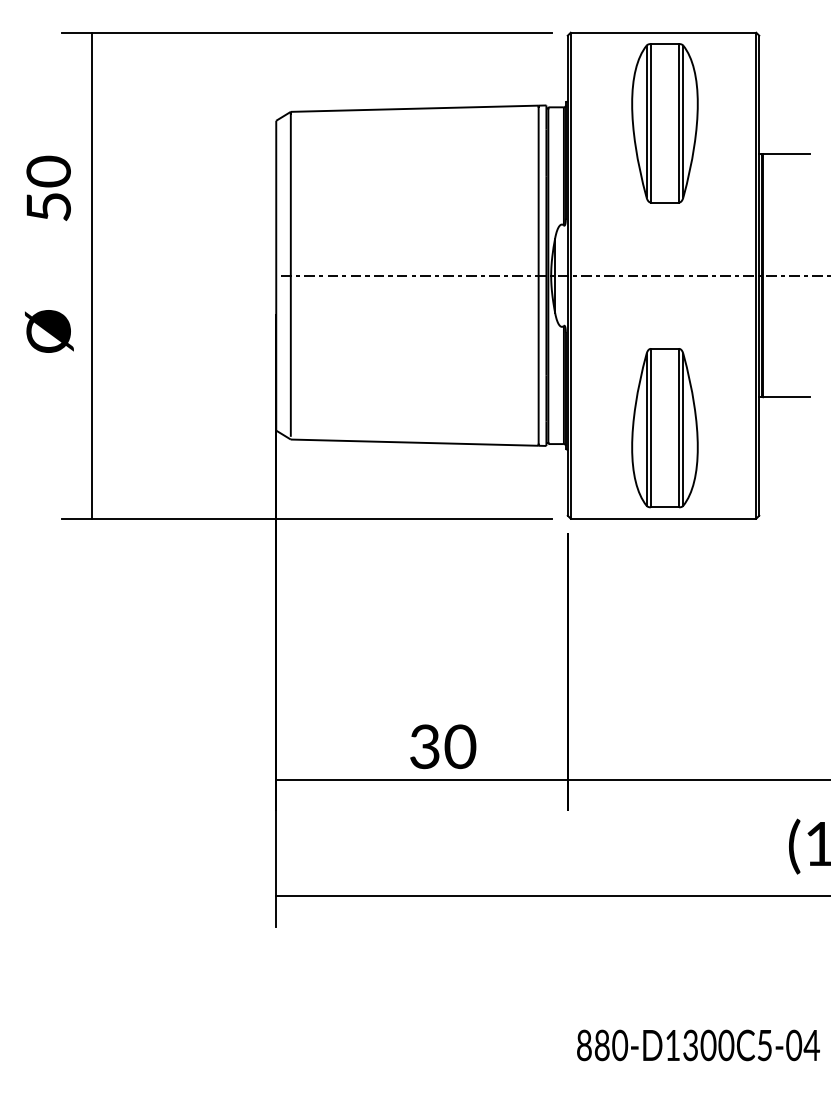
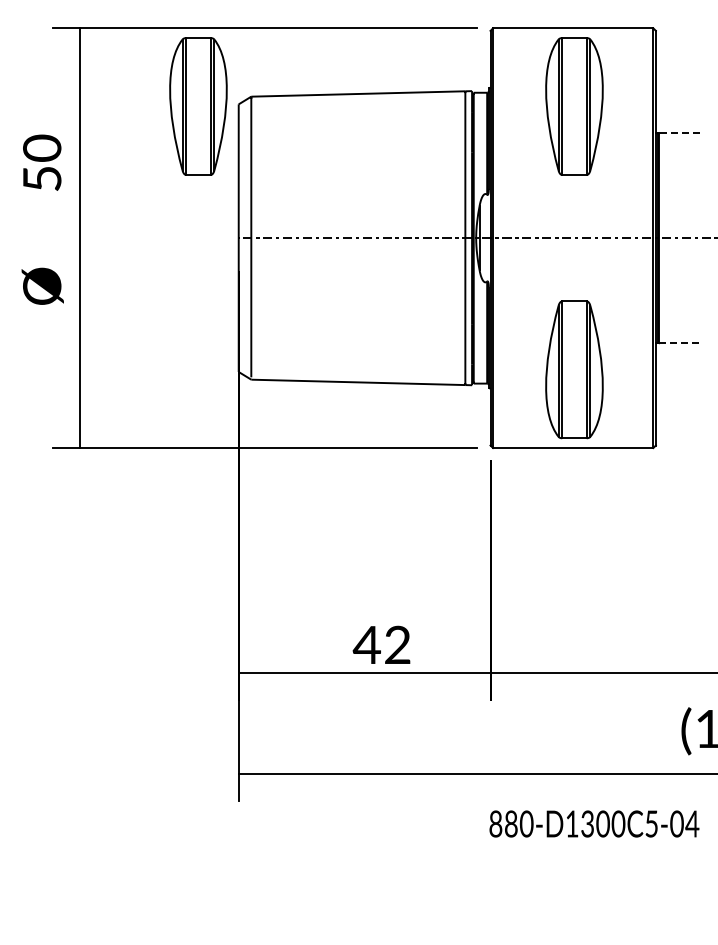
part: (229, 123) -> (198, 106), added
line: (785, 154) -> (678, 133), solid -> dashed
line: (786, 397) -> (679, 343), solid -> dashed
text: (441, 746) -> (381, 644), 30 -> 42
text: (698, 1044) -> (594, 823), moved

